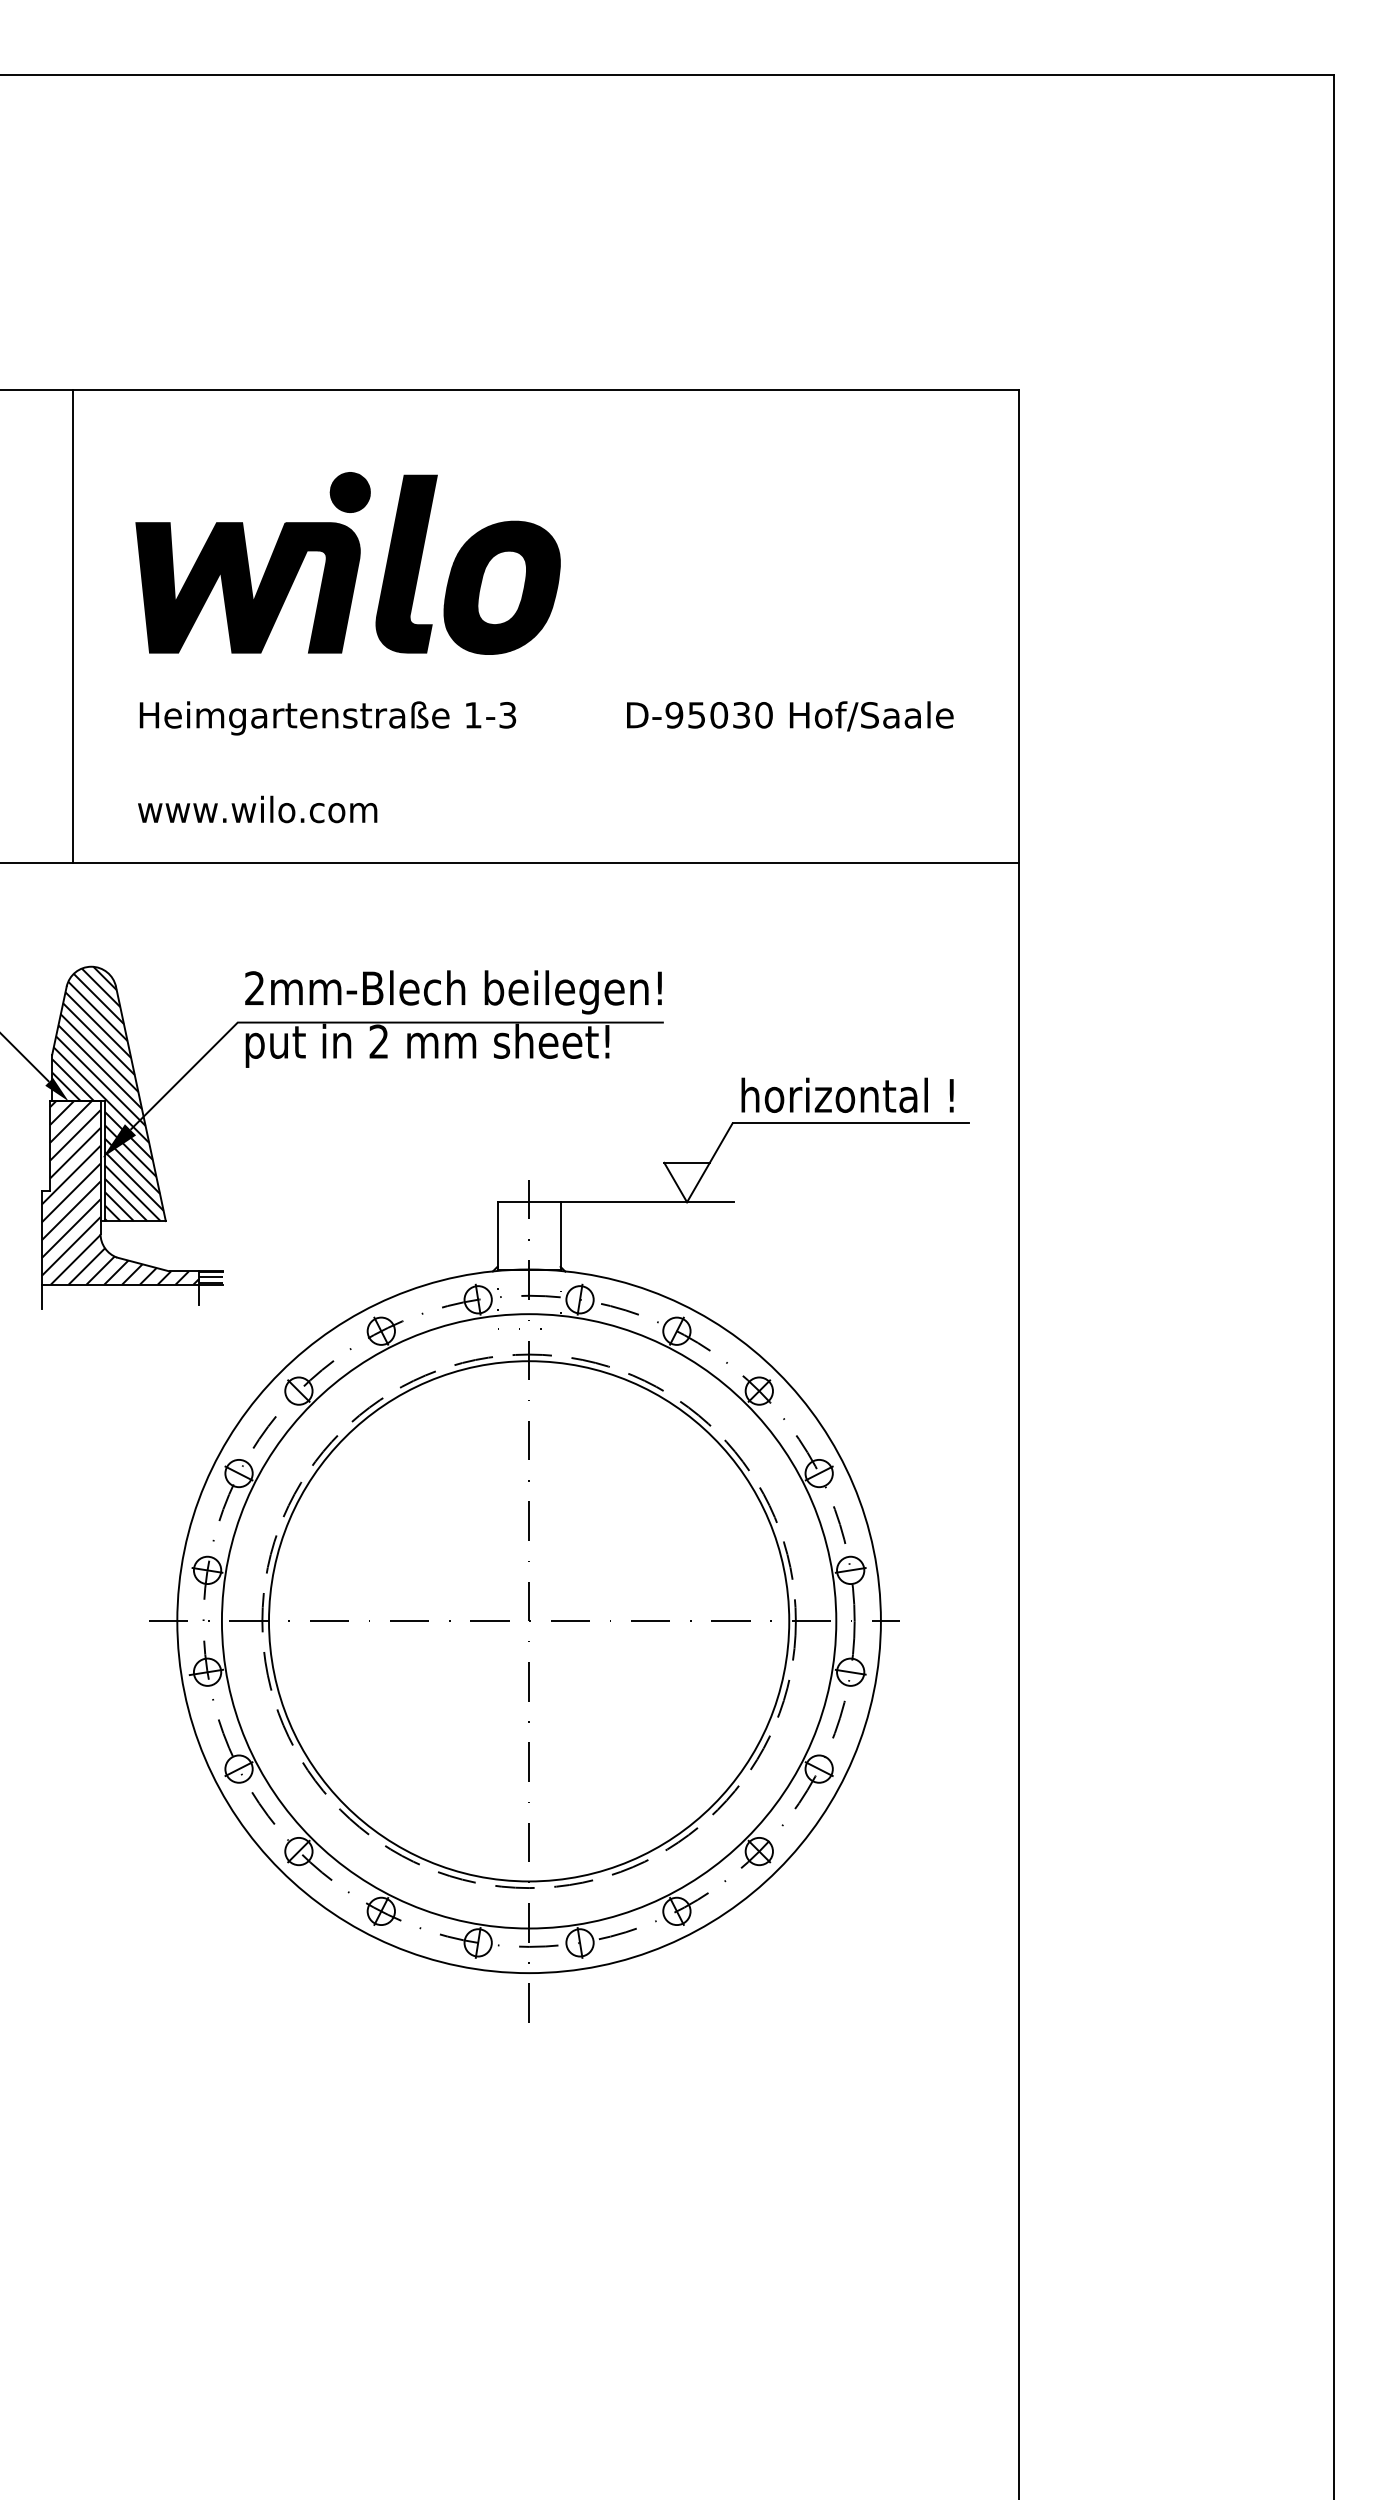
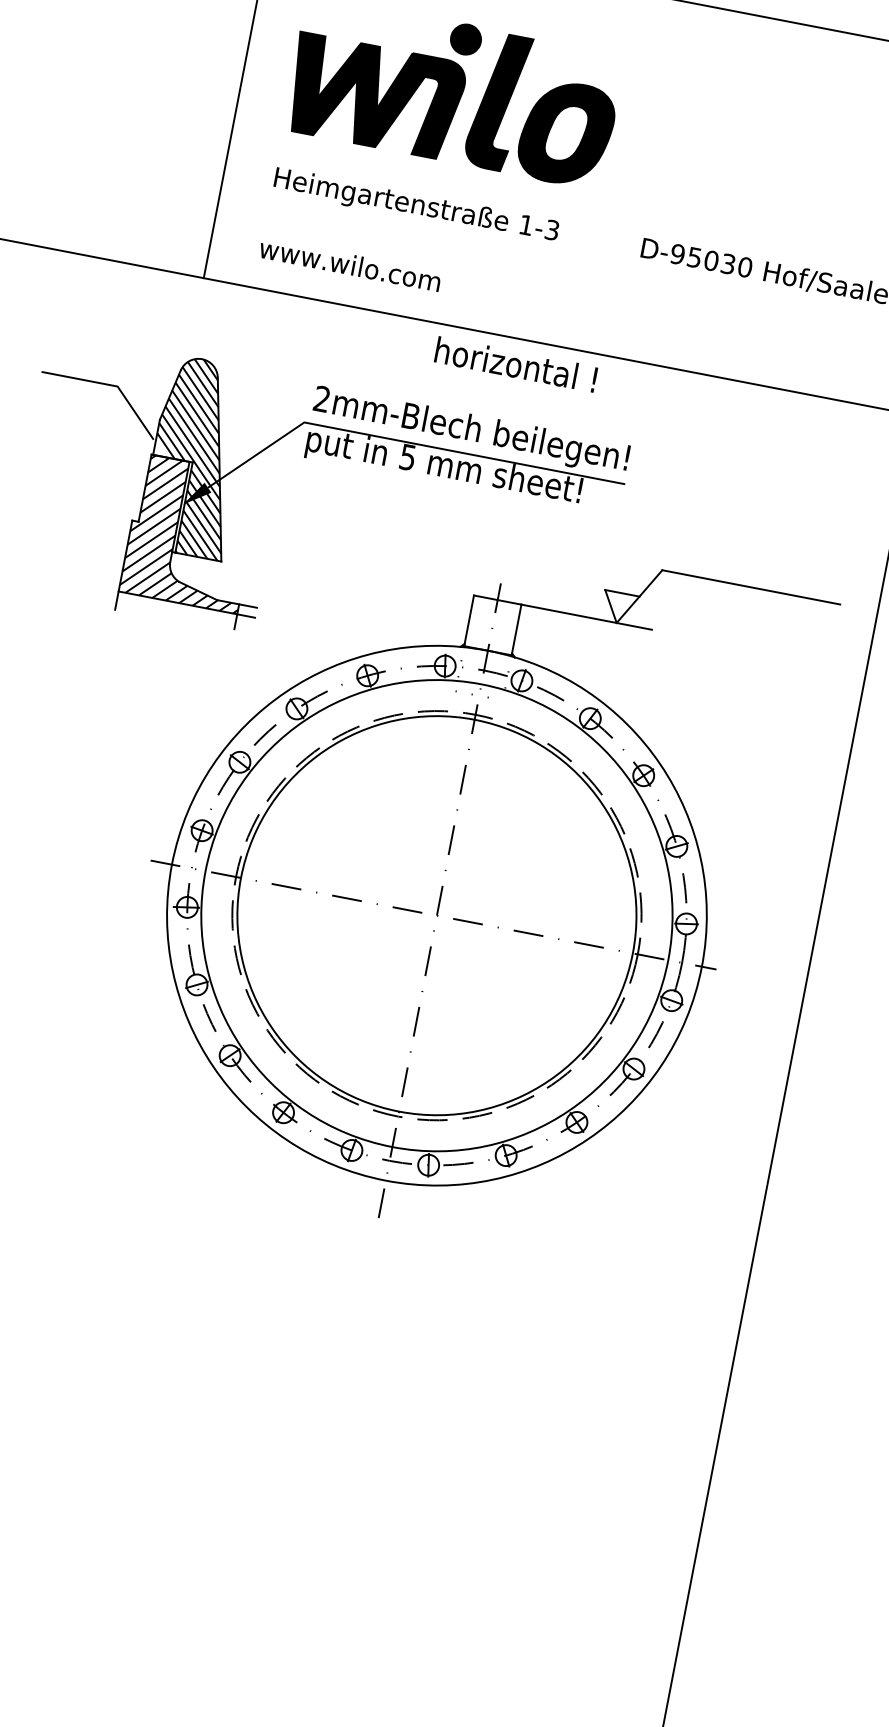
text: (378, 1041) -> (407, 457), 2 -> 5
fill: (56, 1089) -> (158, 446), removed
text: (847, 1094) -> (516, 364), moved
hatch: (211, 1277) -> (247, 610), removed

